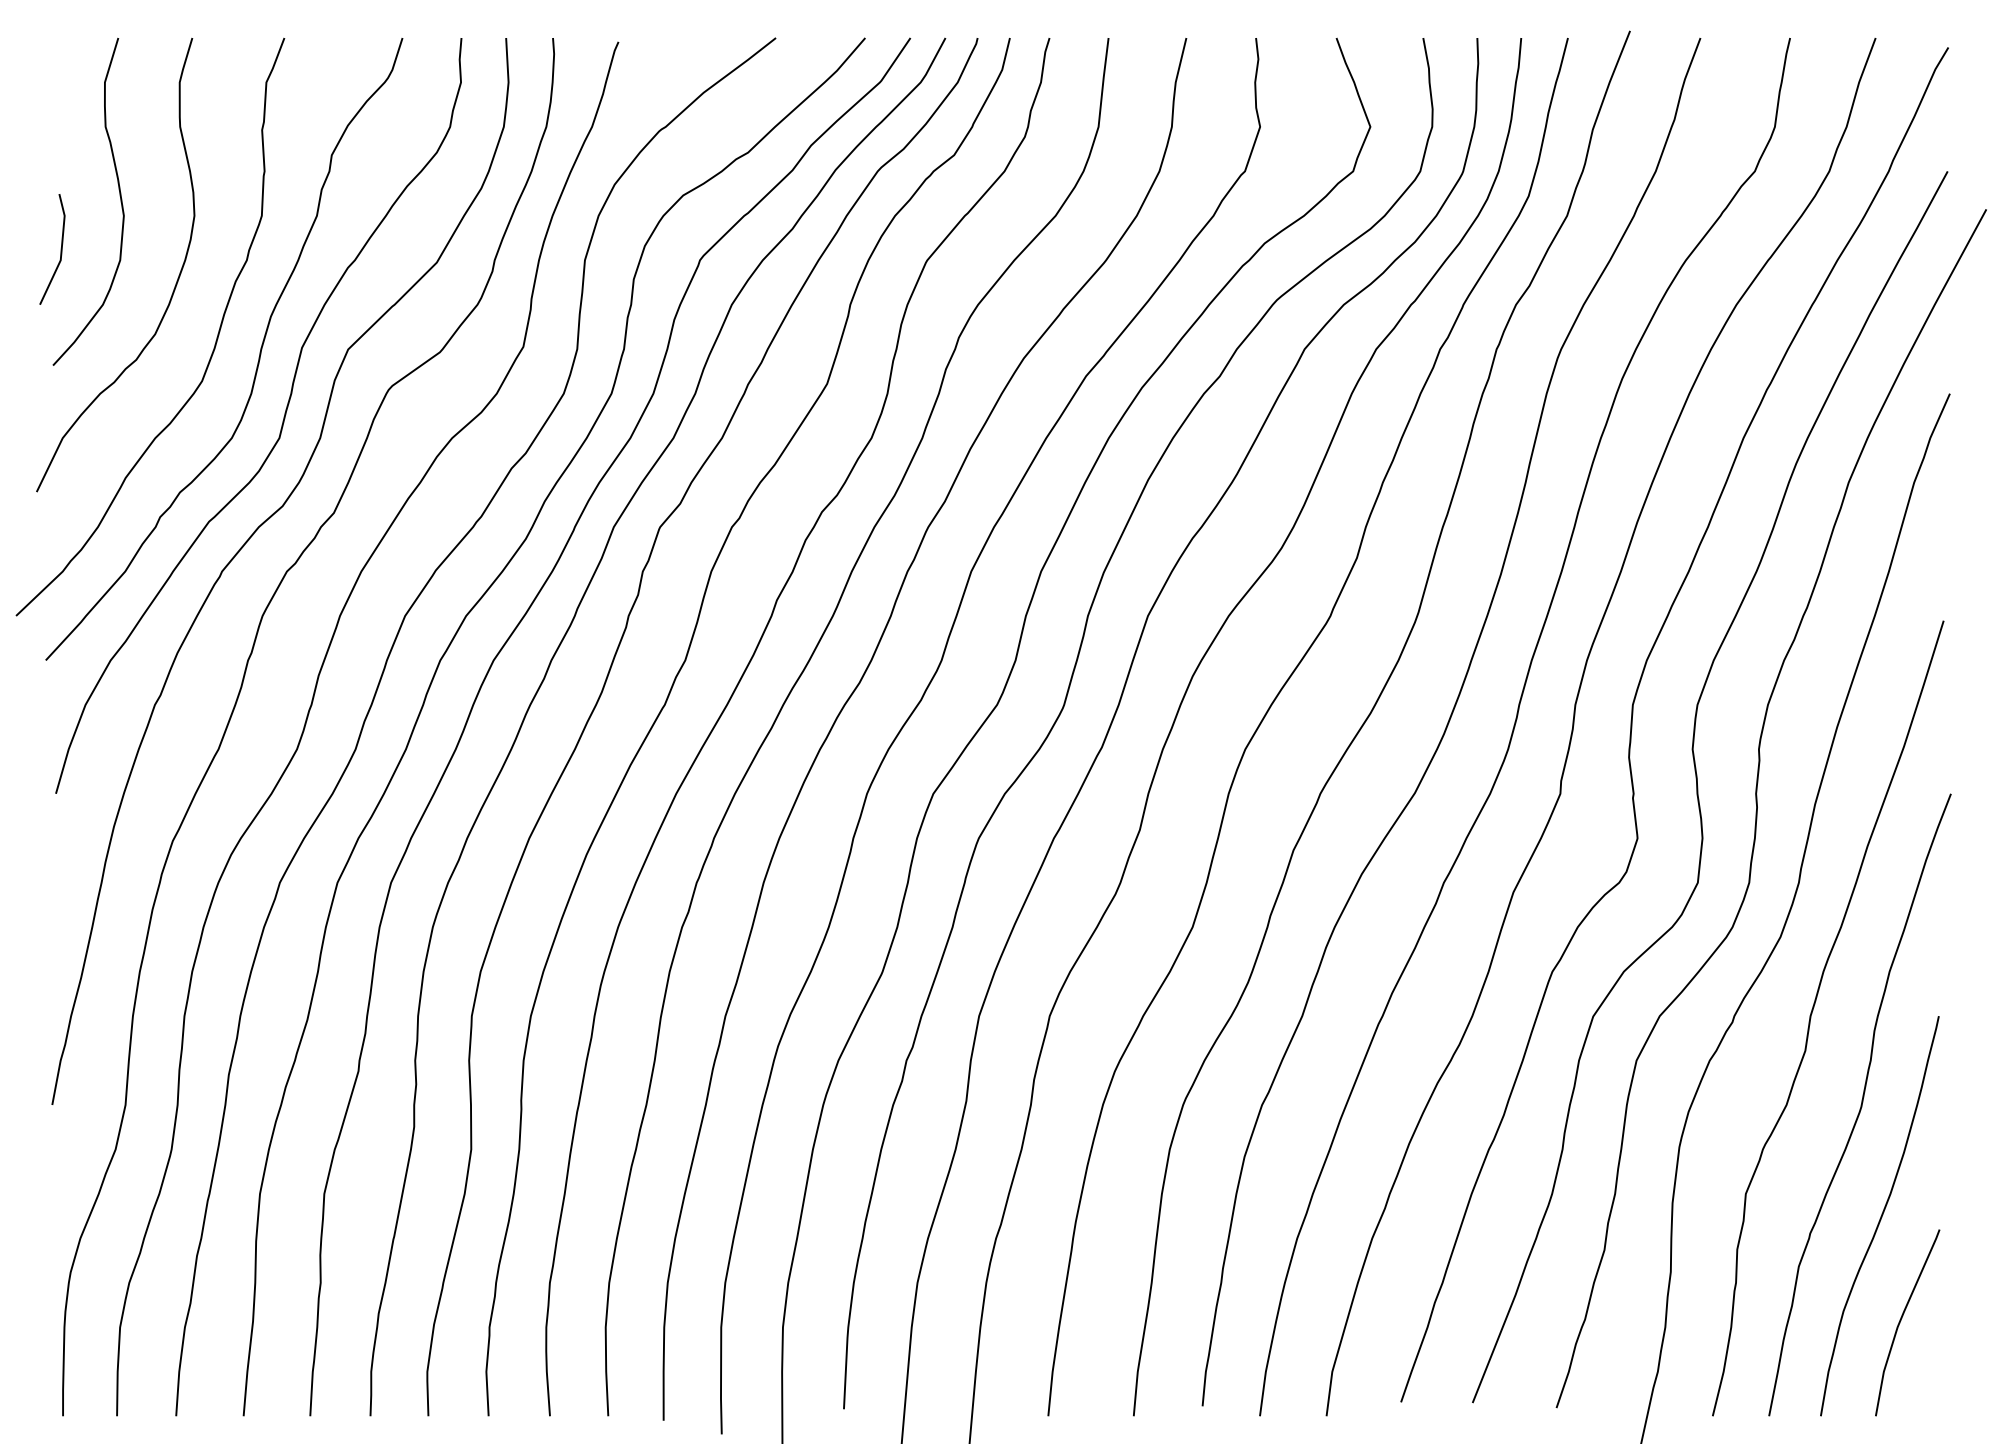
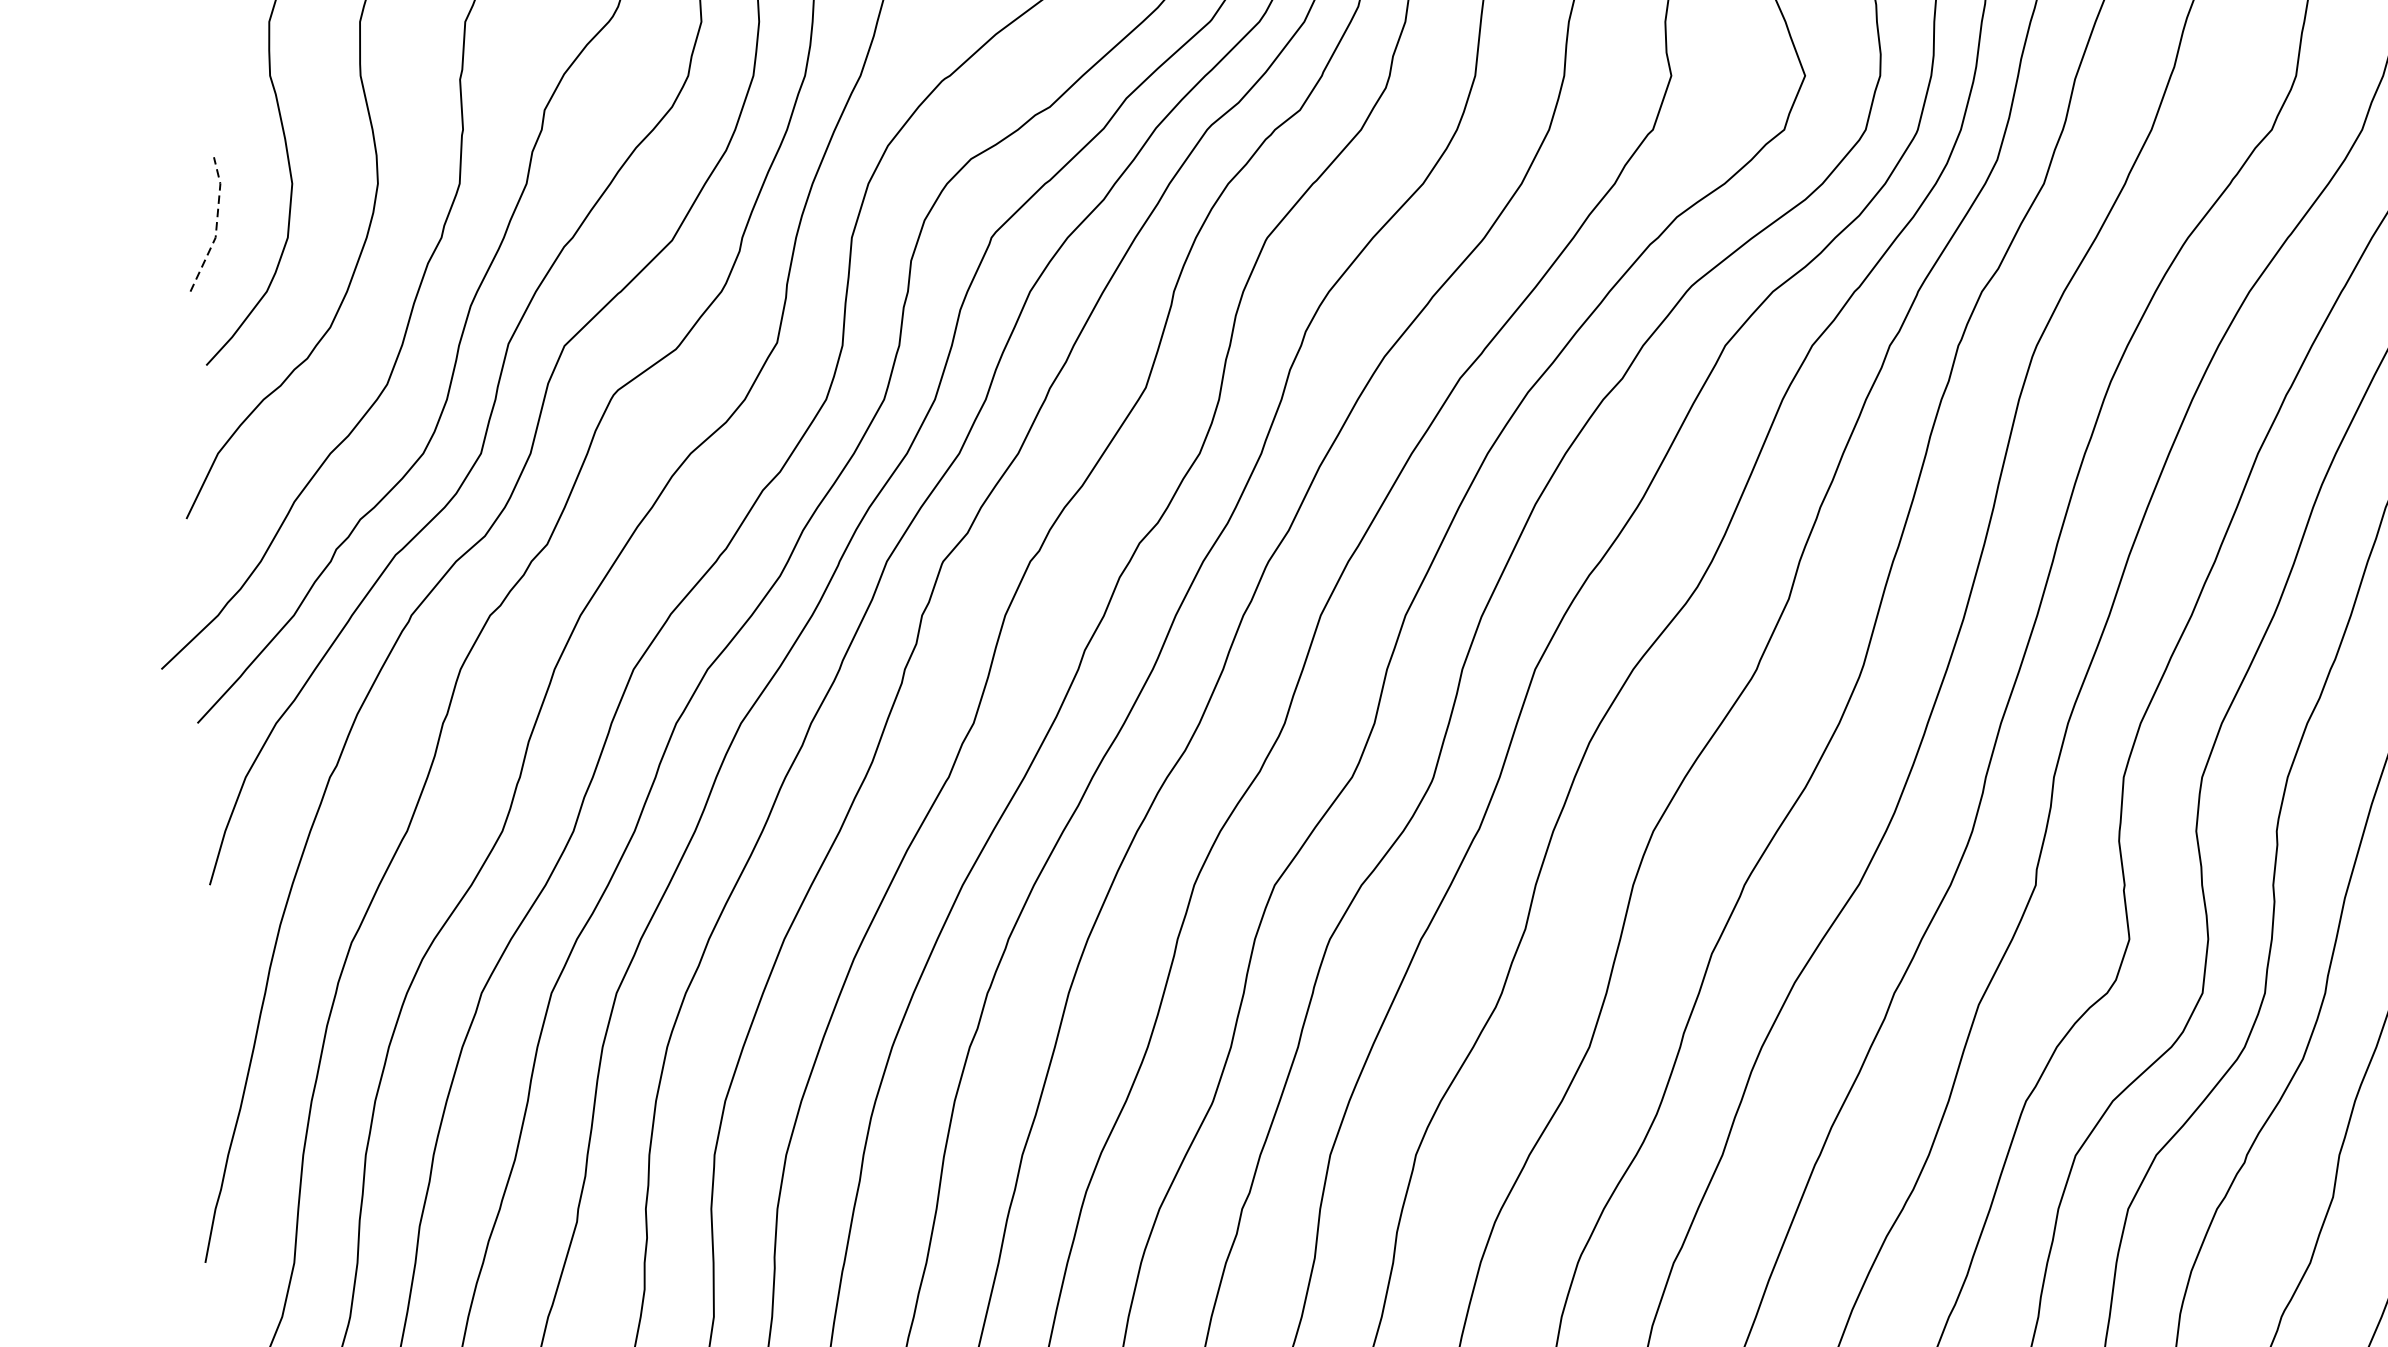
line: (61, 251) -> (216, 227), solid -> dashed

